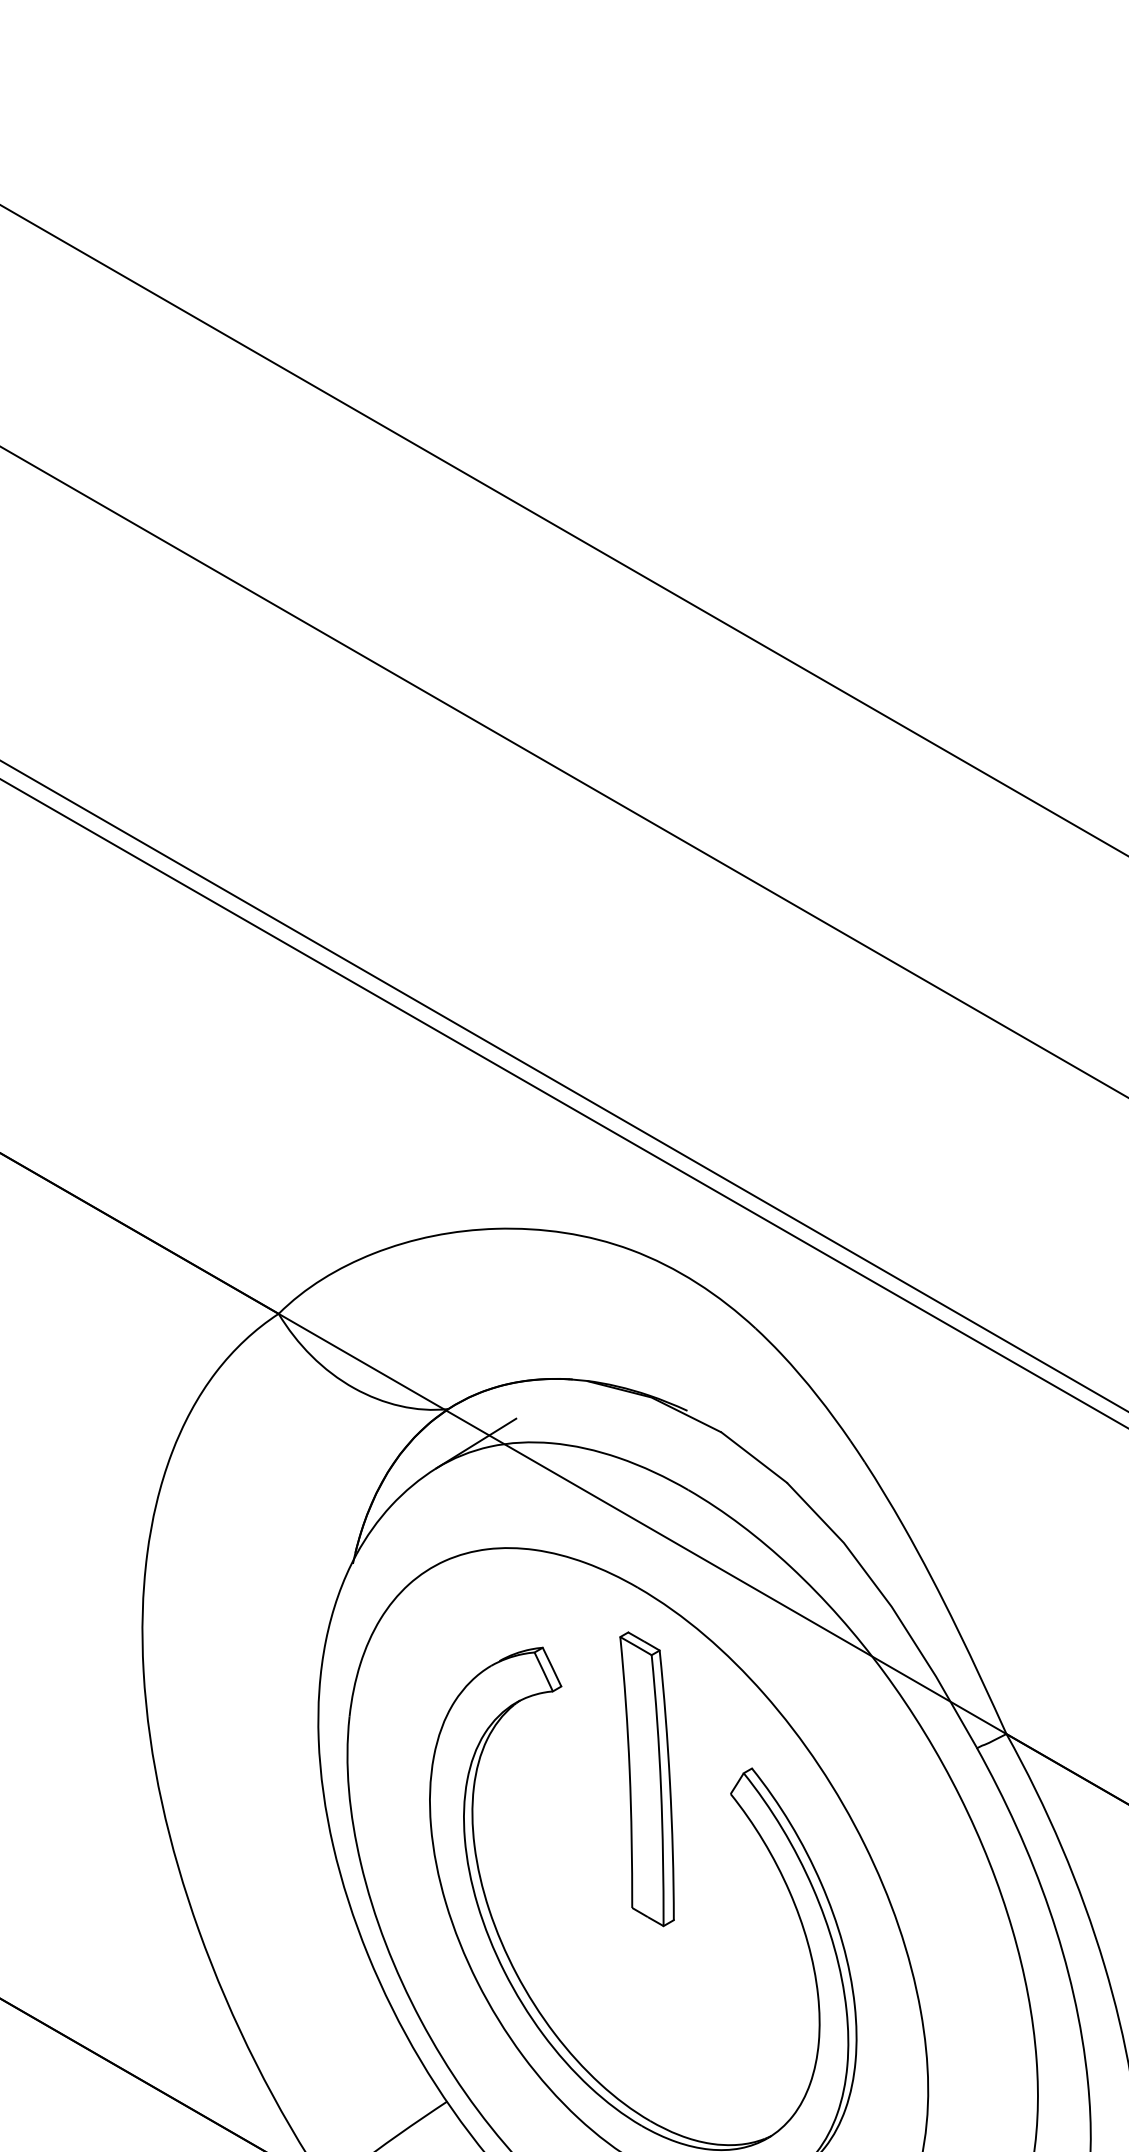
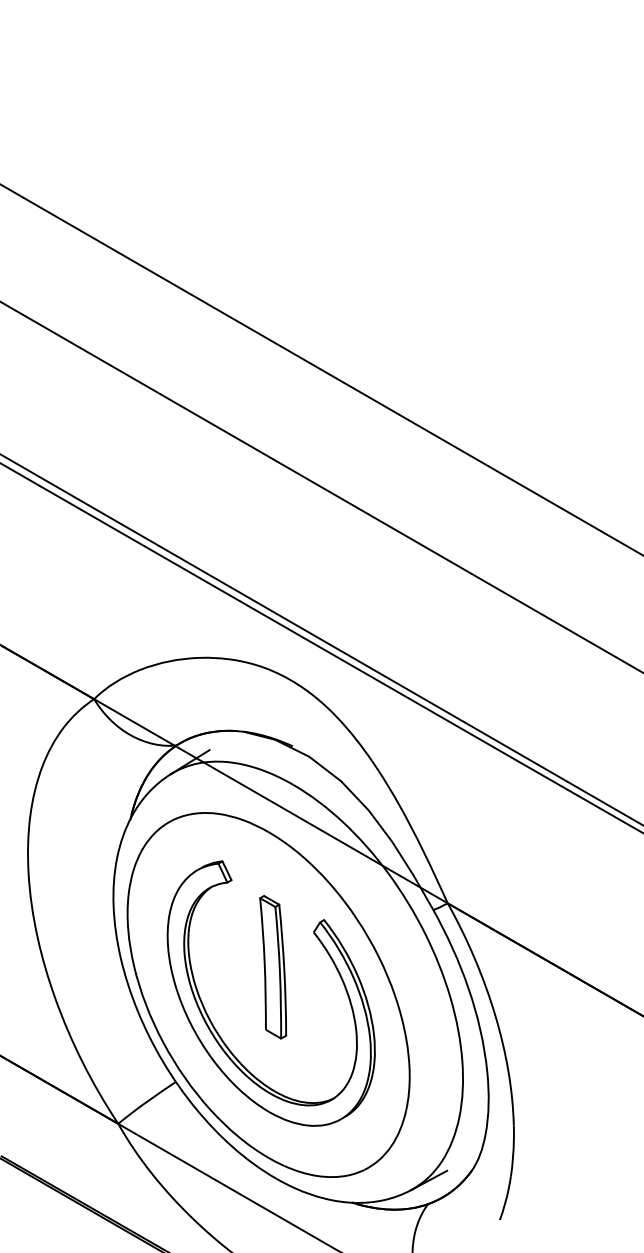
part: (647, 1777) -> (273, 966), moved

